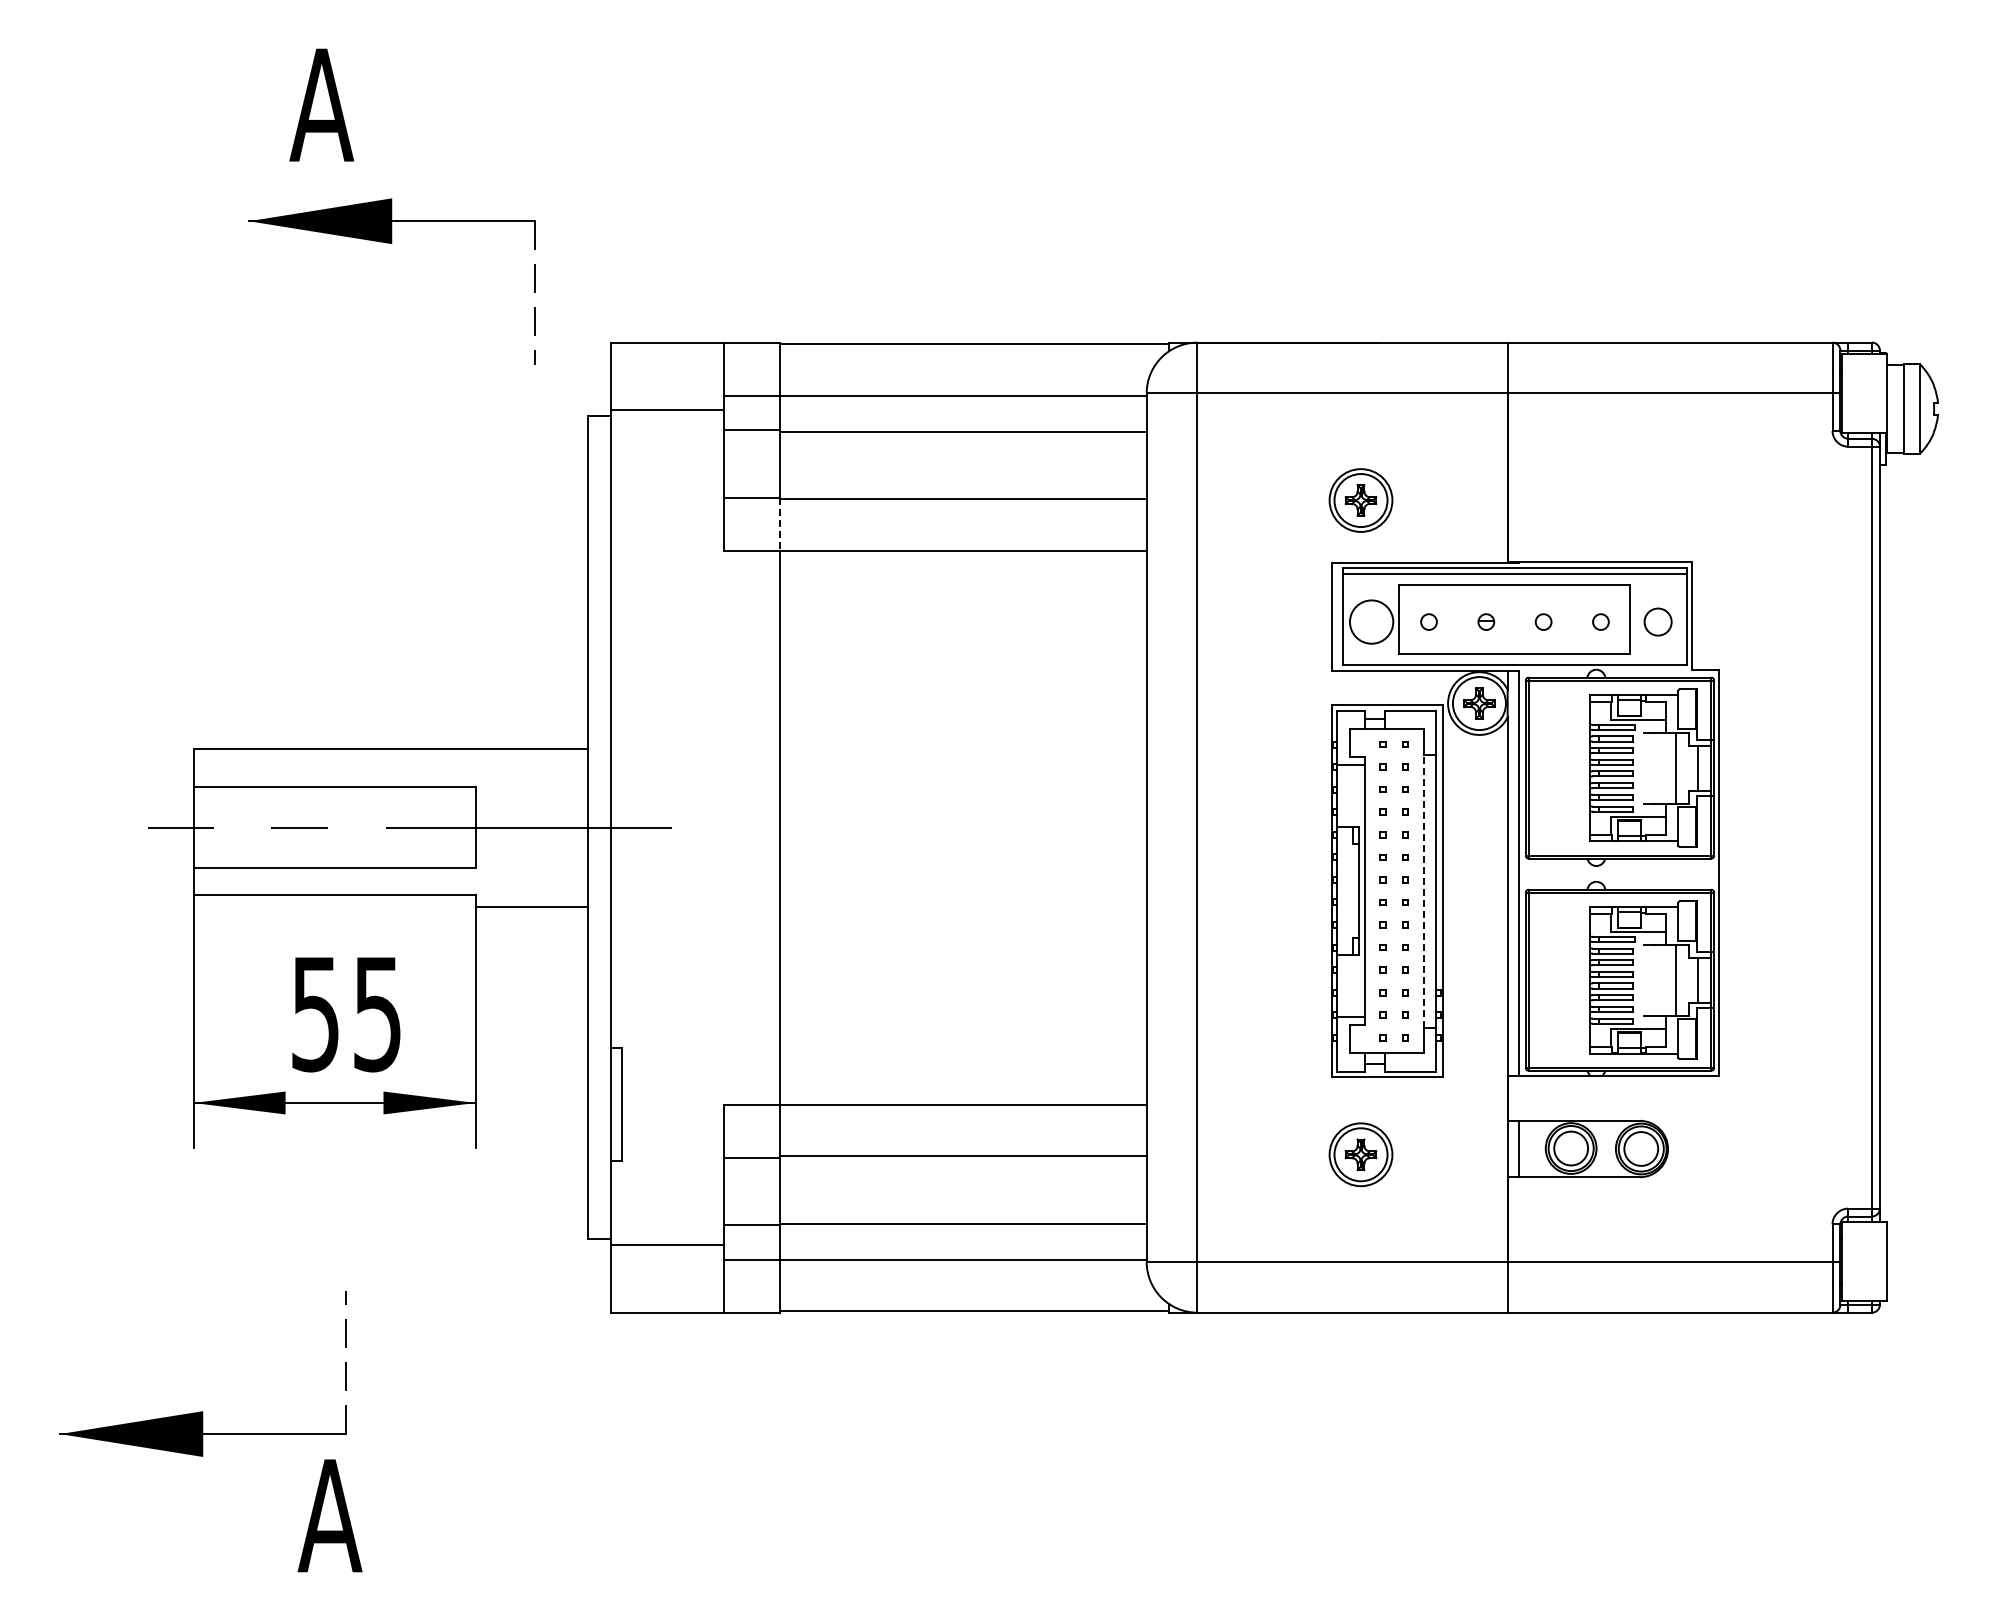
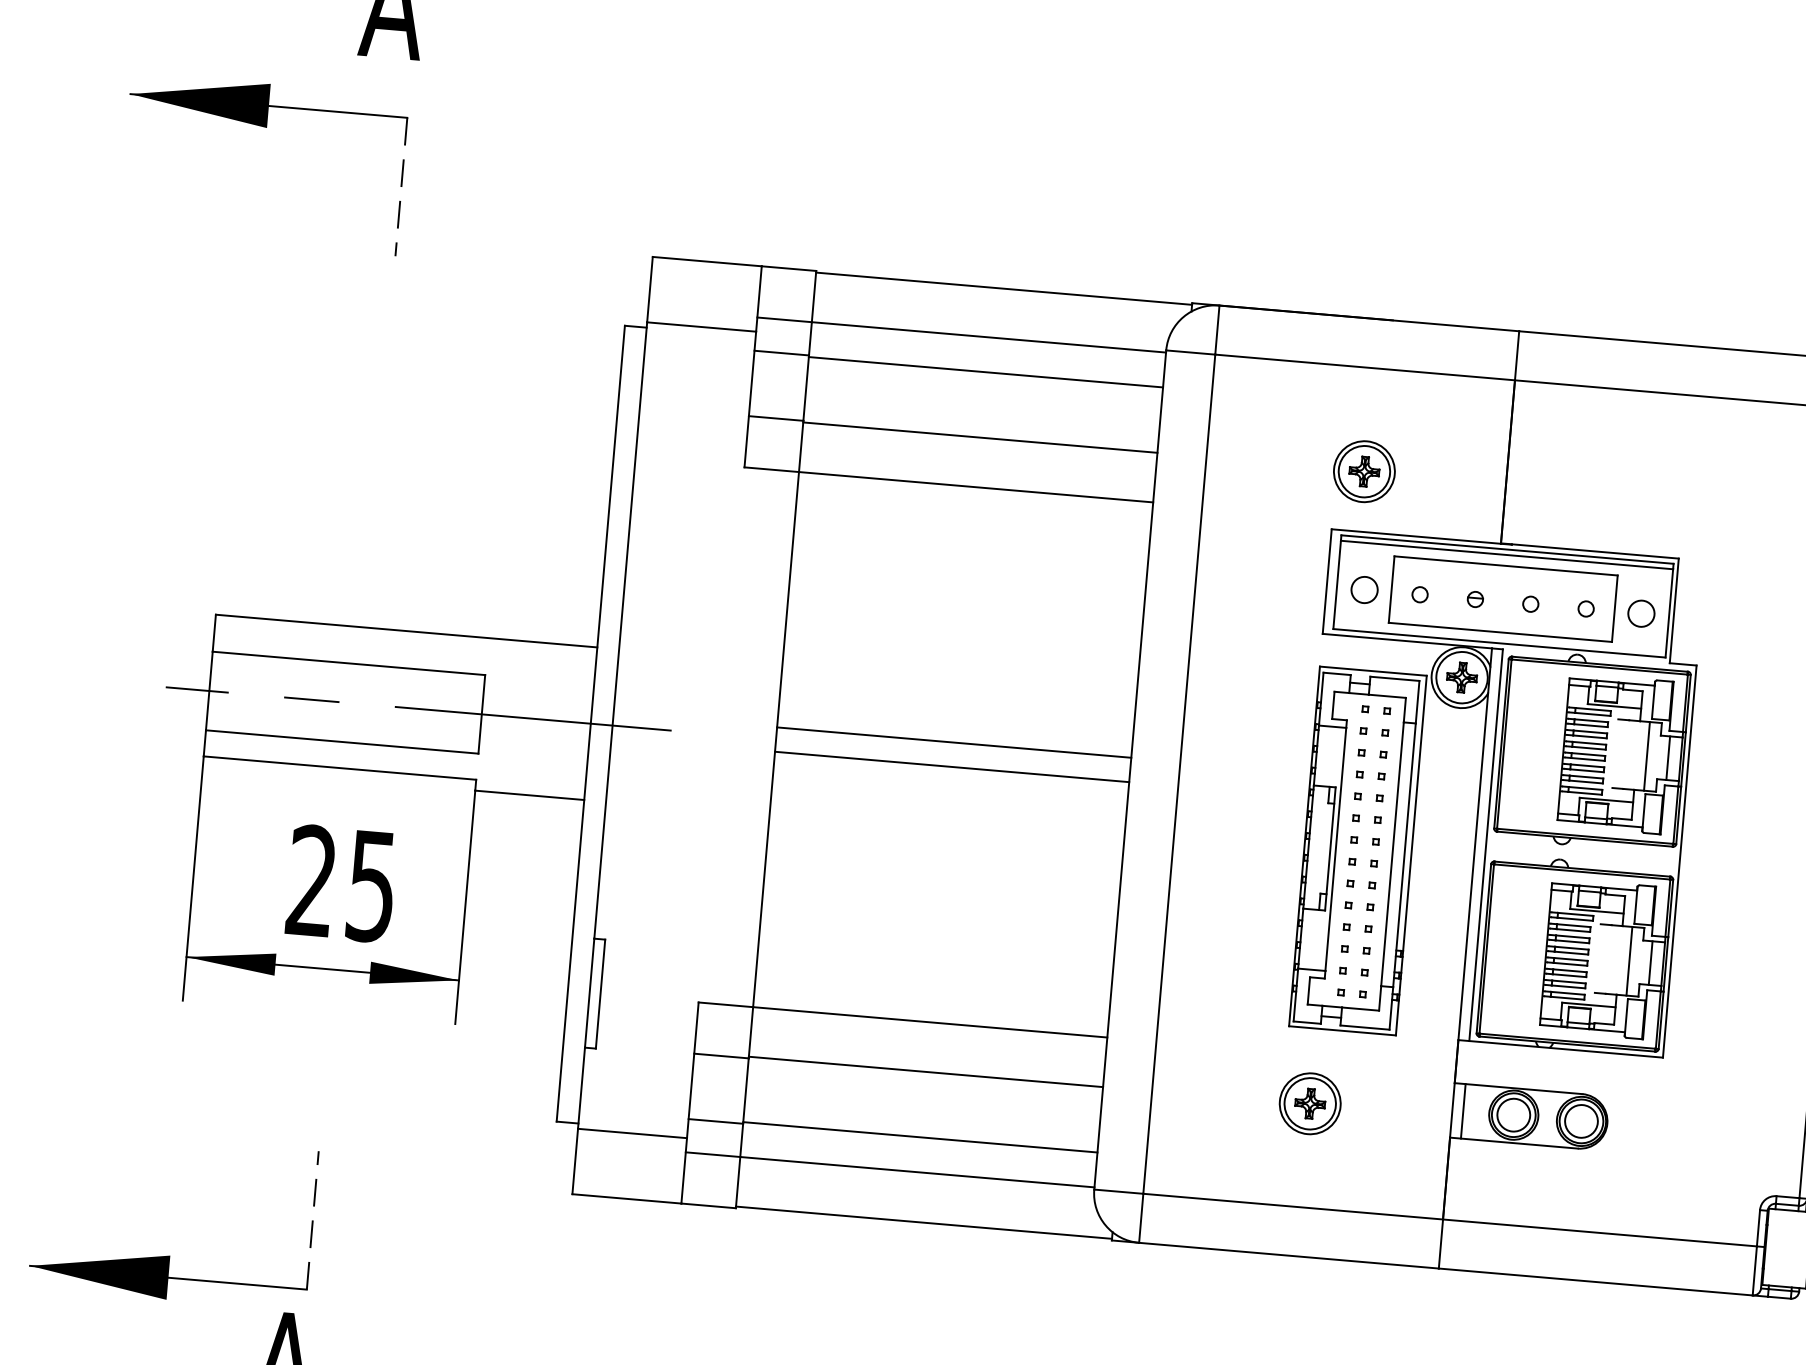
part: (391, 243) -> (266, 127), moved
line: (780, 524) -> (801, 446), dashed -> solid
circle: (1371, 621) -> (1364, 589), size x0.62
line: (963, 815) -> (954, 743), added
line: (963, 840) -> (952, 767), added
line: (1423, 890) -> (1392, 853), dashed -> solid
text: (315, 1013) -> (311, 880), 55 -> 25

